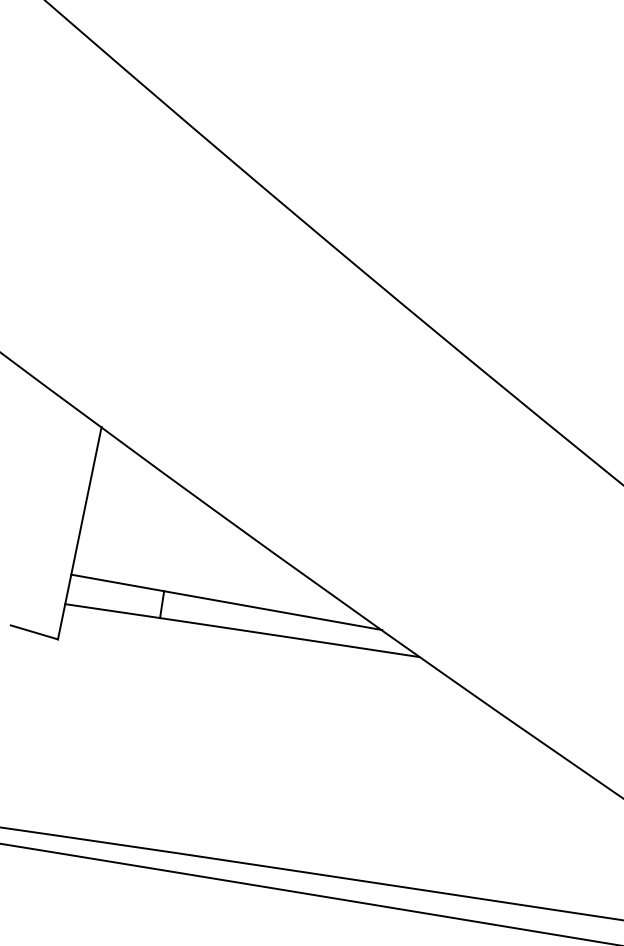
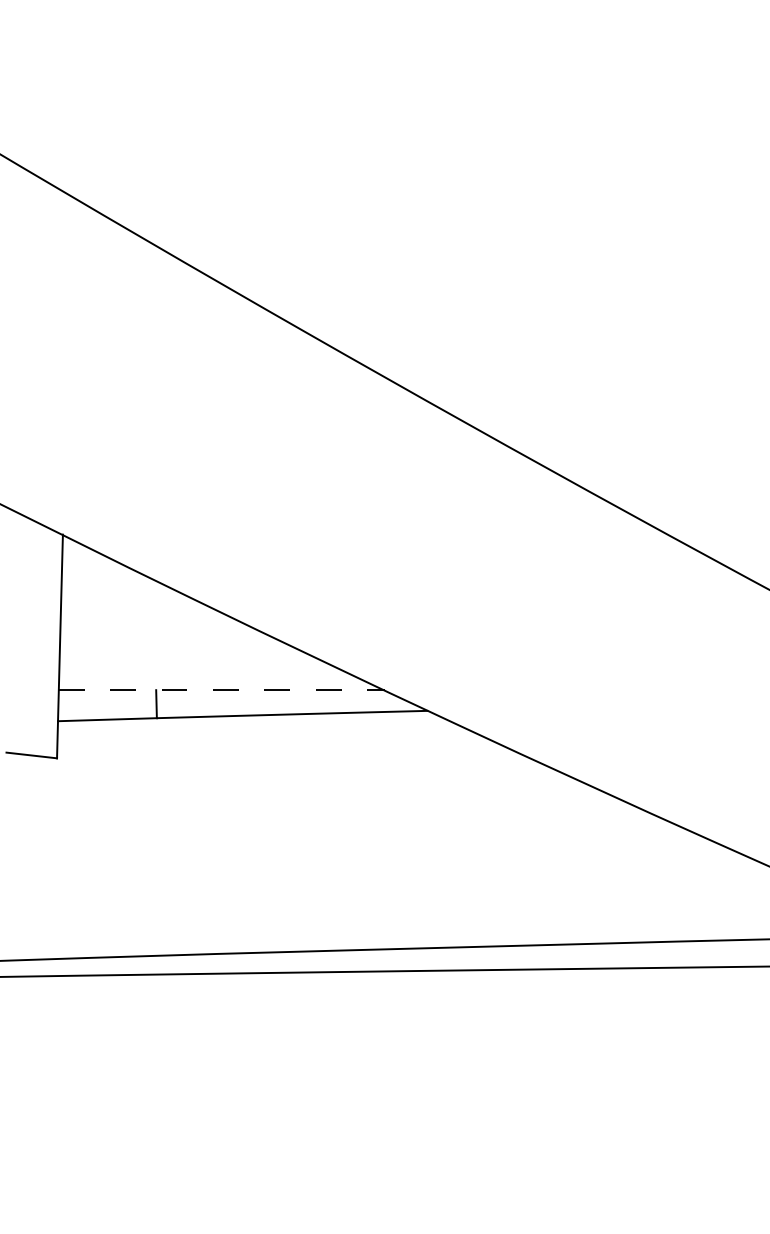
line: (226, 602) -> (221, 690), solid -> dashed

